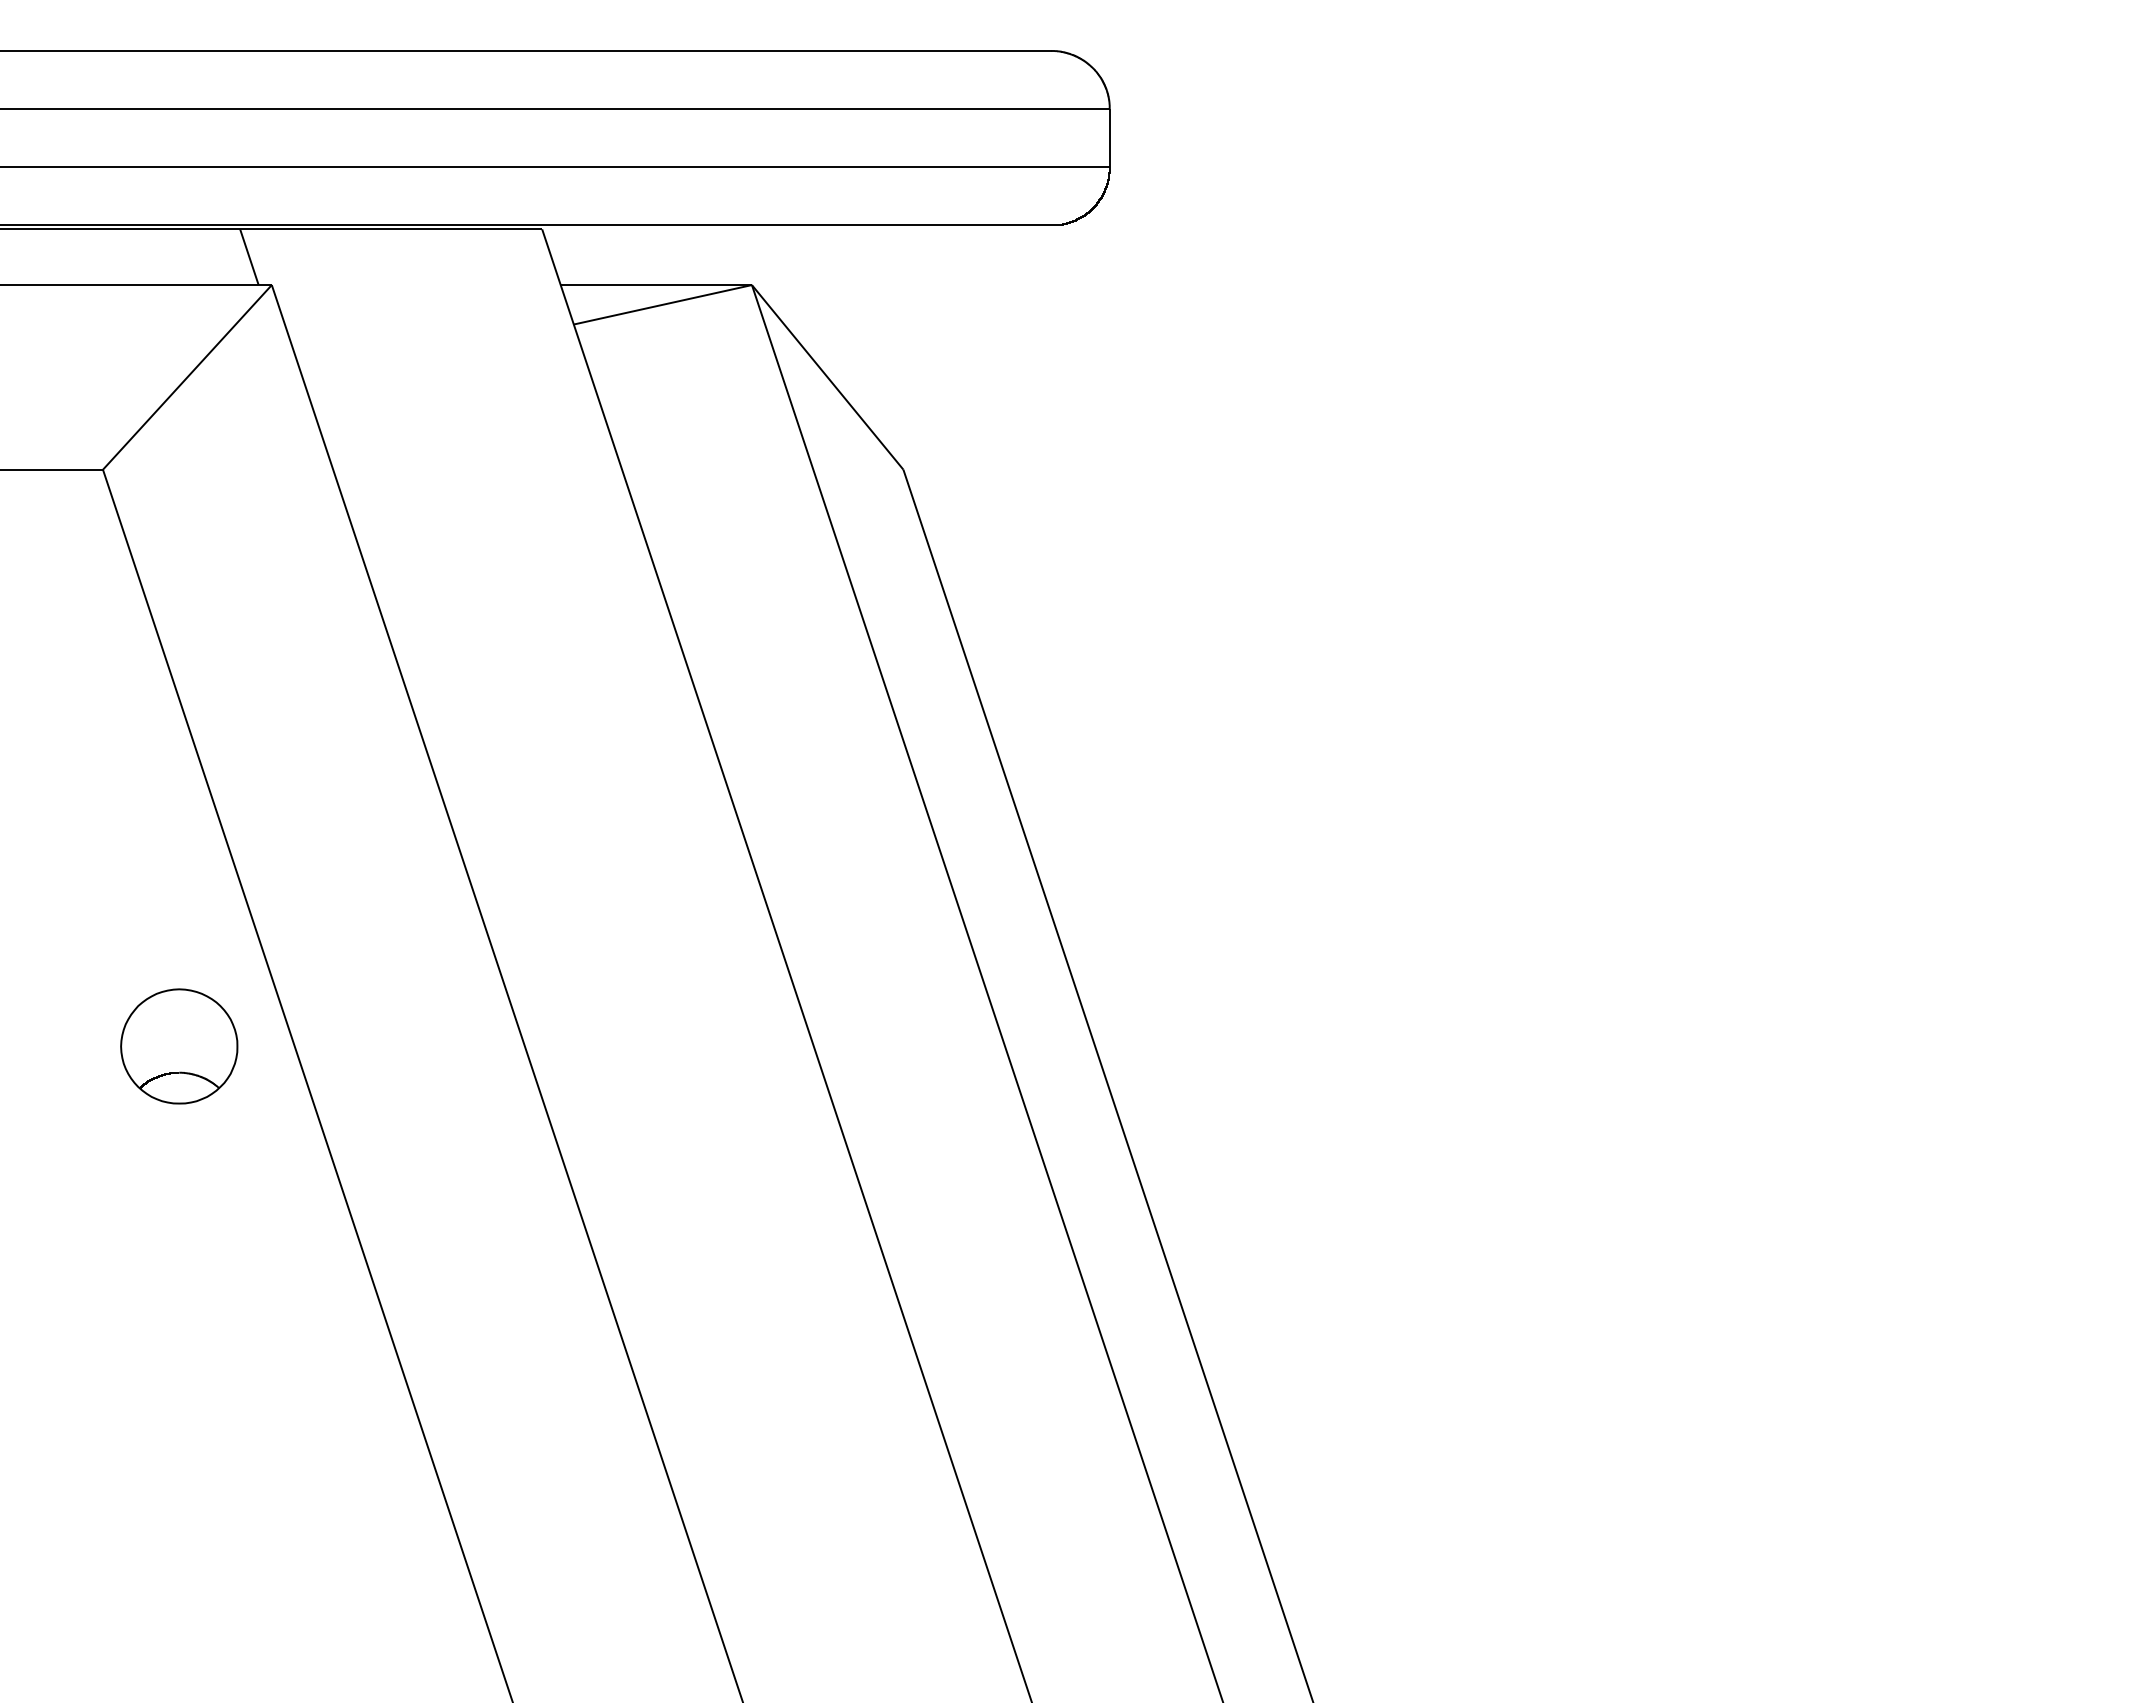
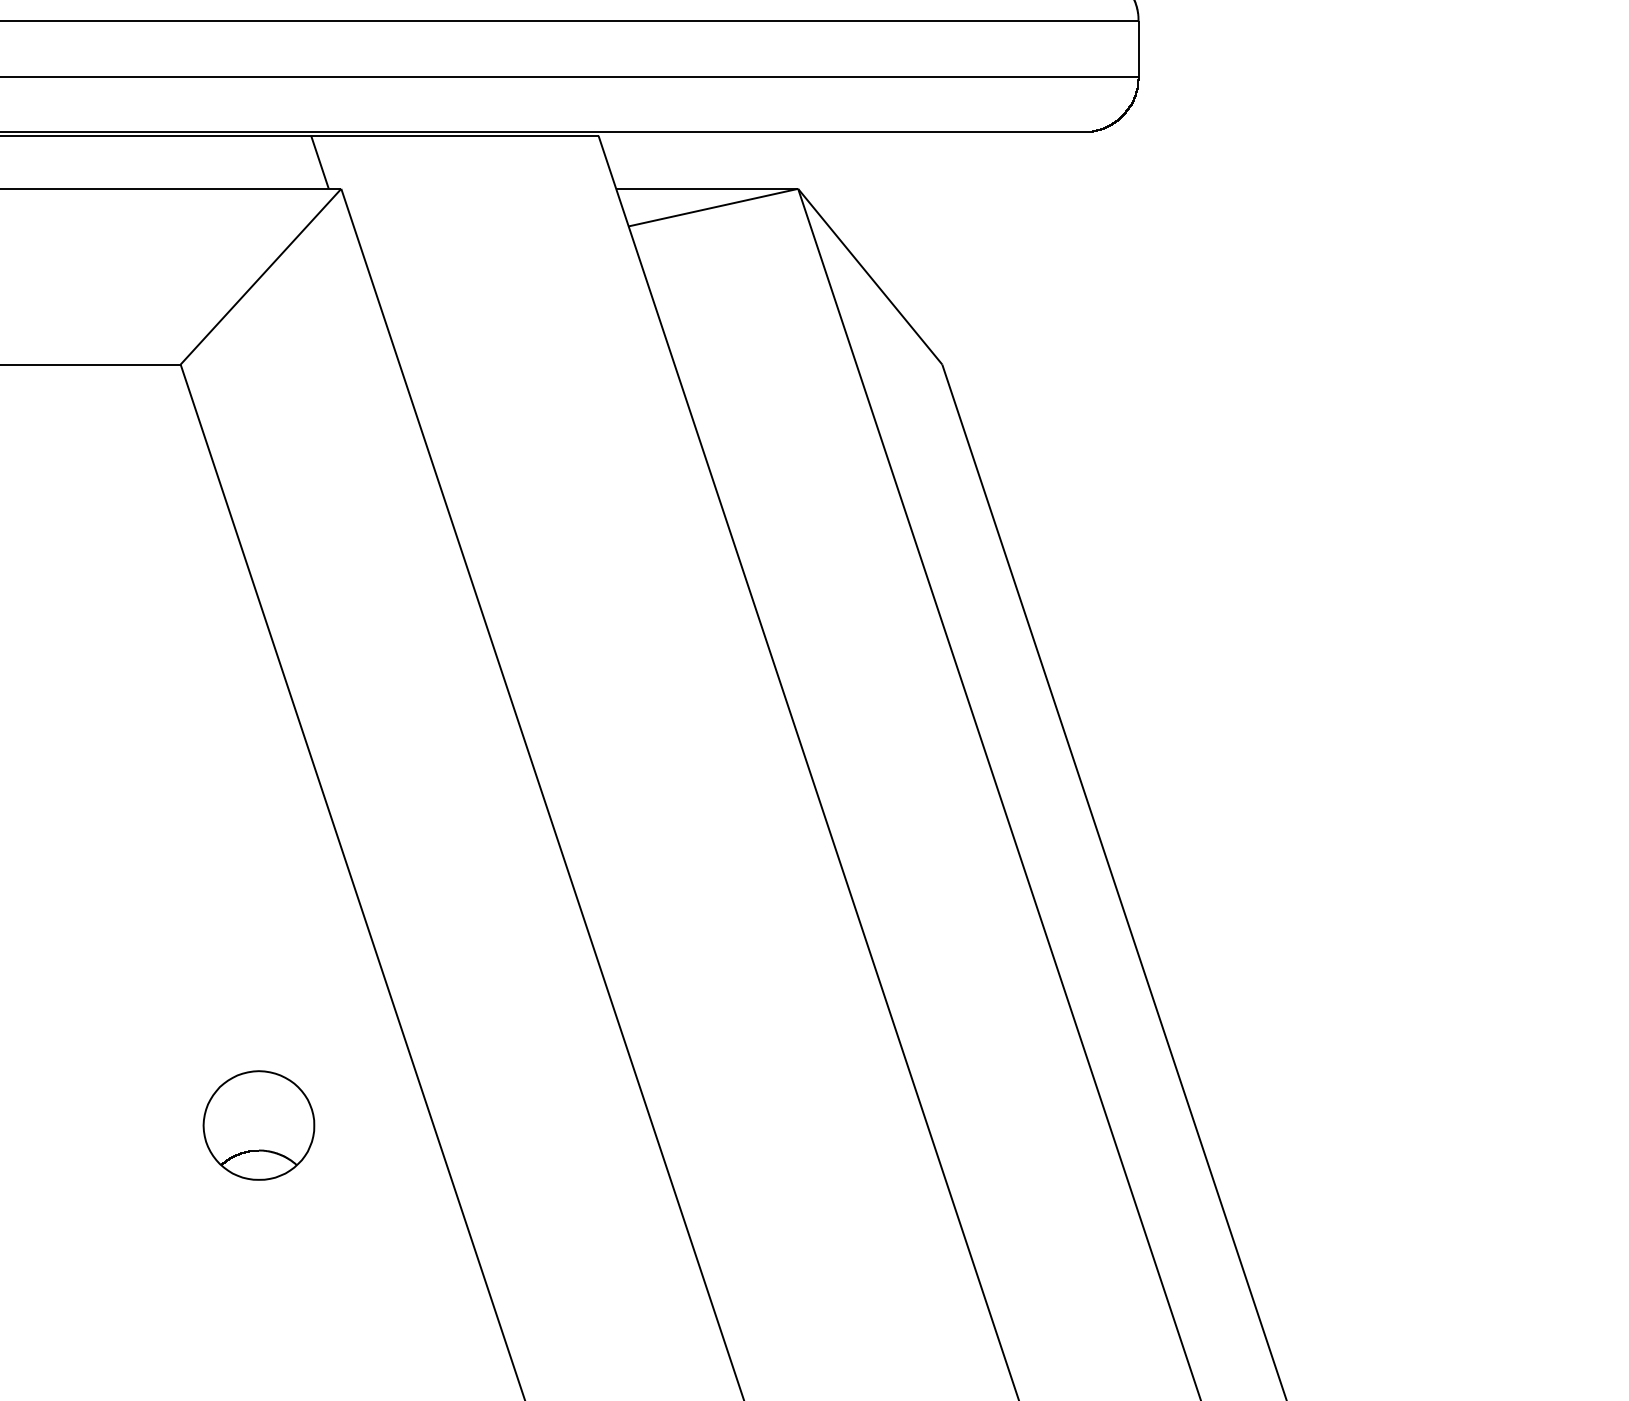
part: (179, 1046) -> (259, 1125), moved

